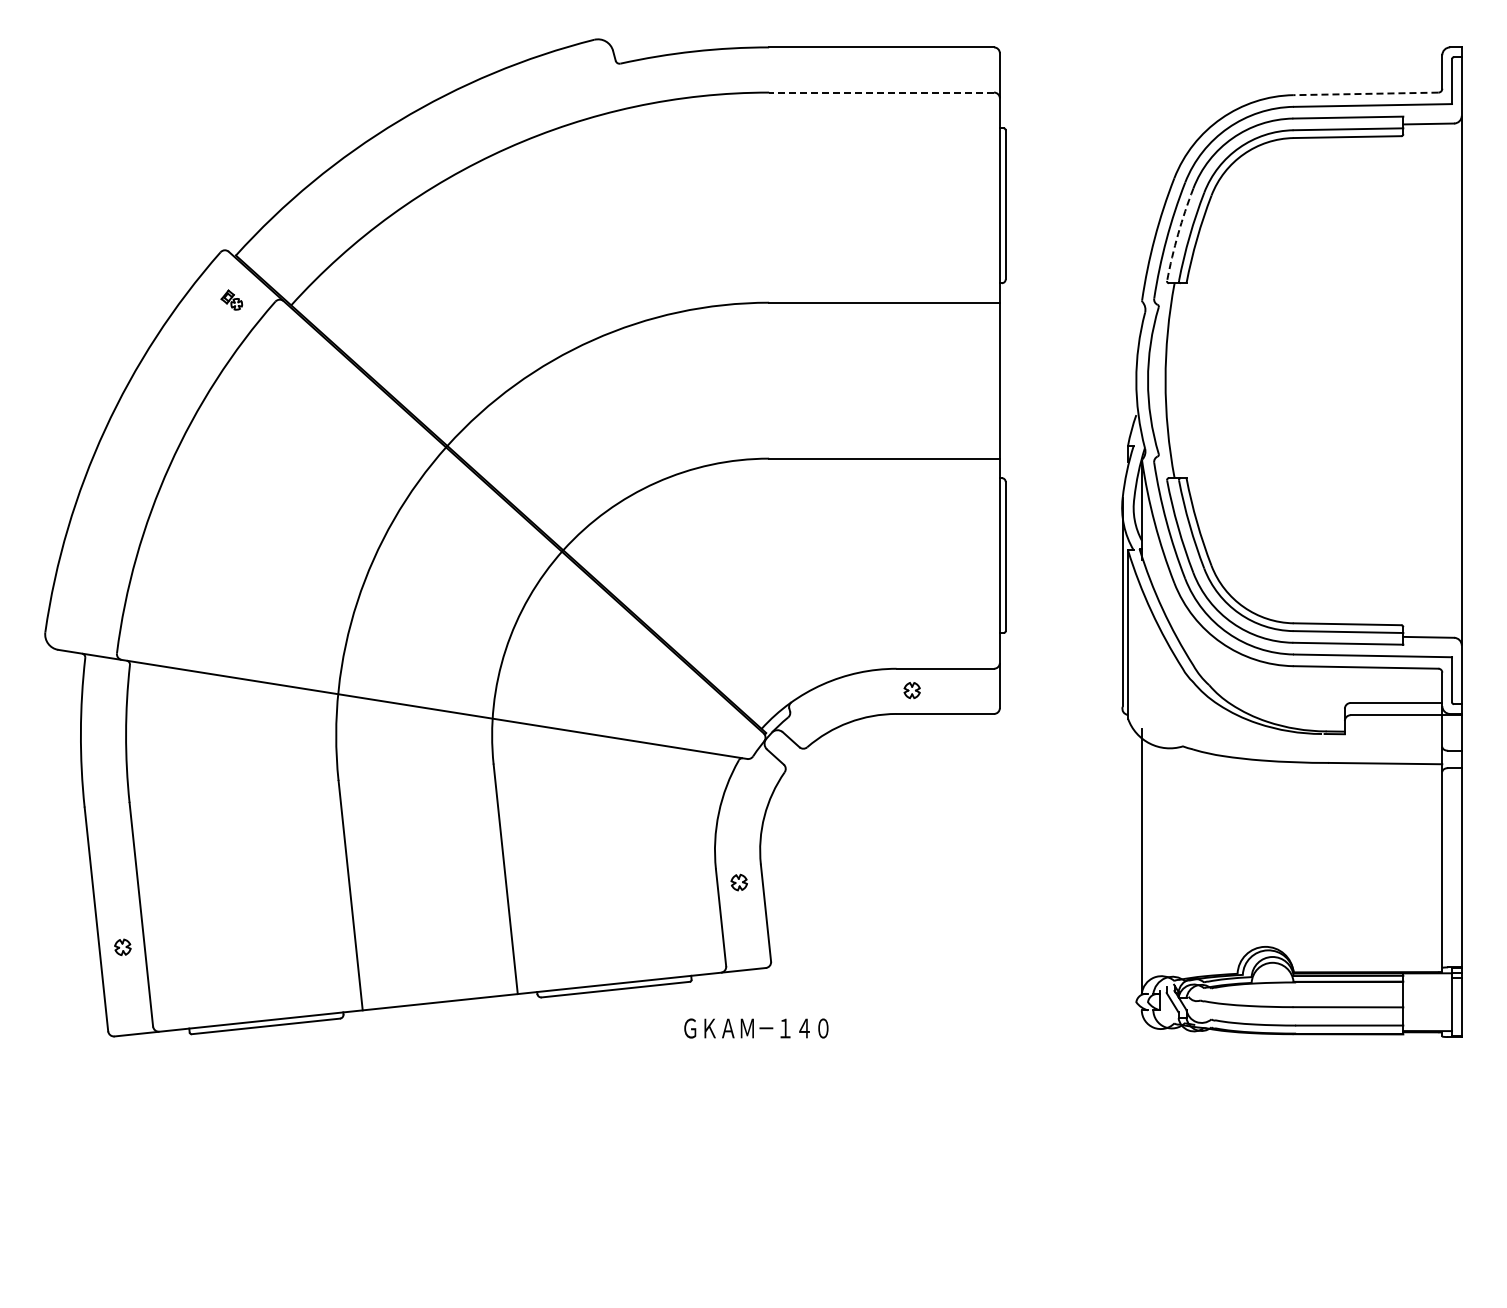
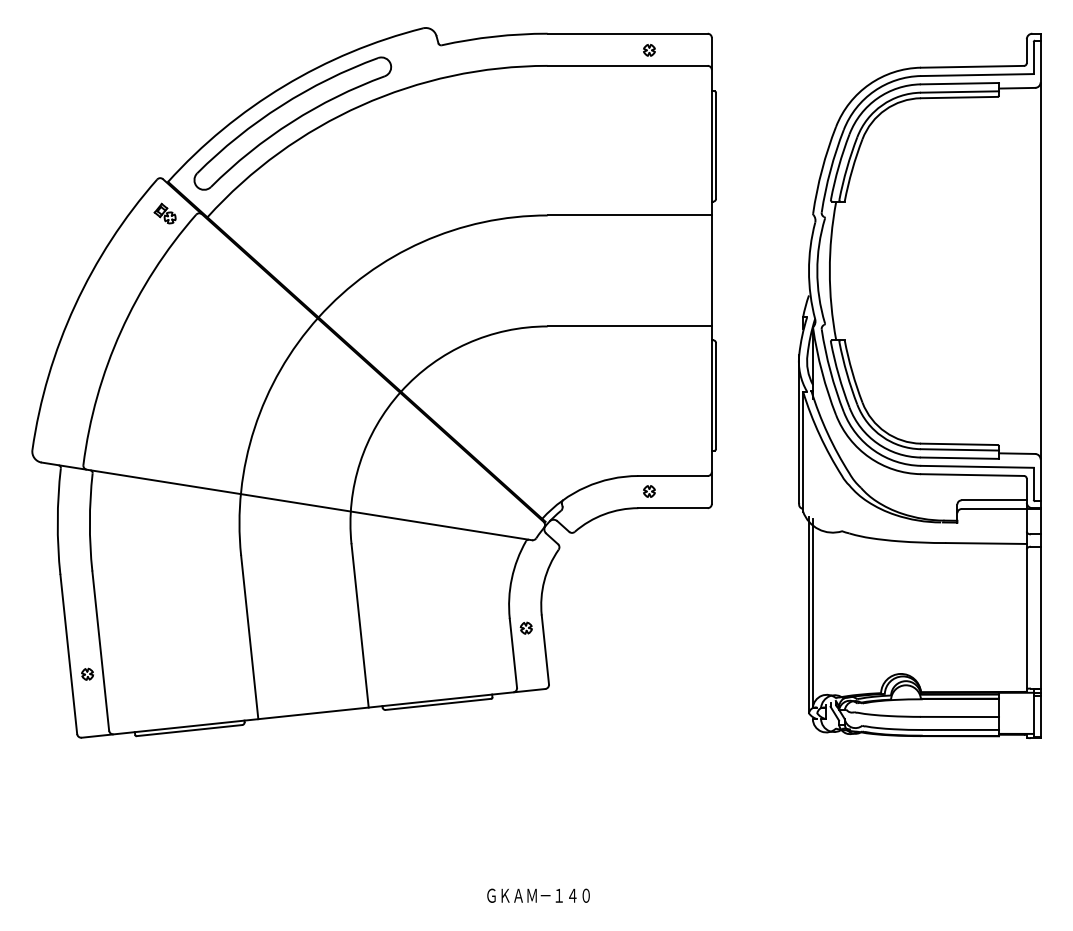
part: (911, 70) -> (648, 50), added
line: (881, 92) -> (627, 65), dashed -> solid
line: (1365, 93) -> (972, 66), dashed -> solid
part: (411, 173) -> (293, 123), added
arc: (1178, 234) -> (839, 166), dashed -> solid
part: (231, 299) -> (164, 213), size x1.43
line: (1136, 863) -> (809, 614), added
text: (756, 1028) -> (538, 895), moved

